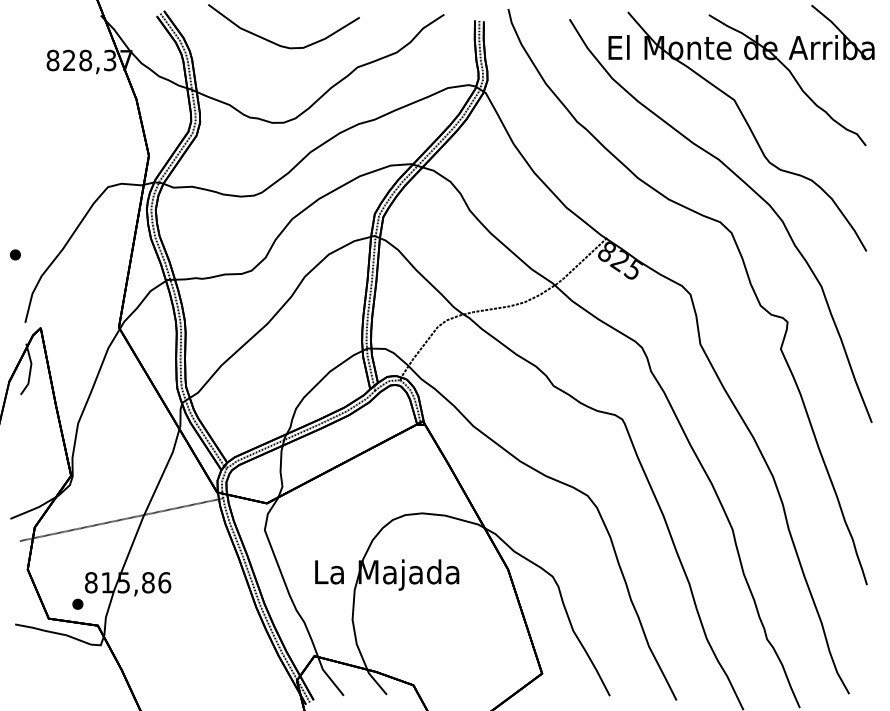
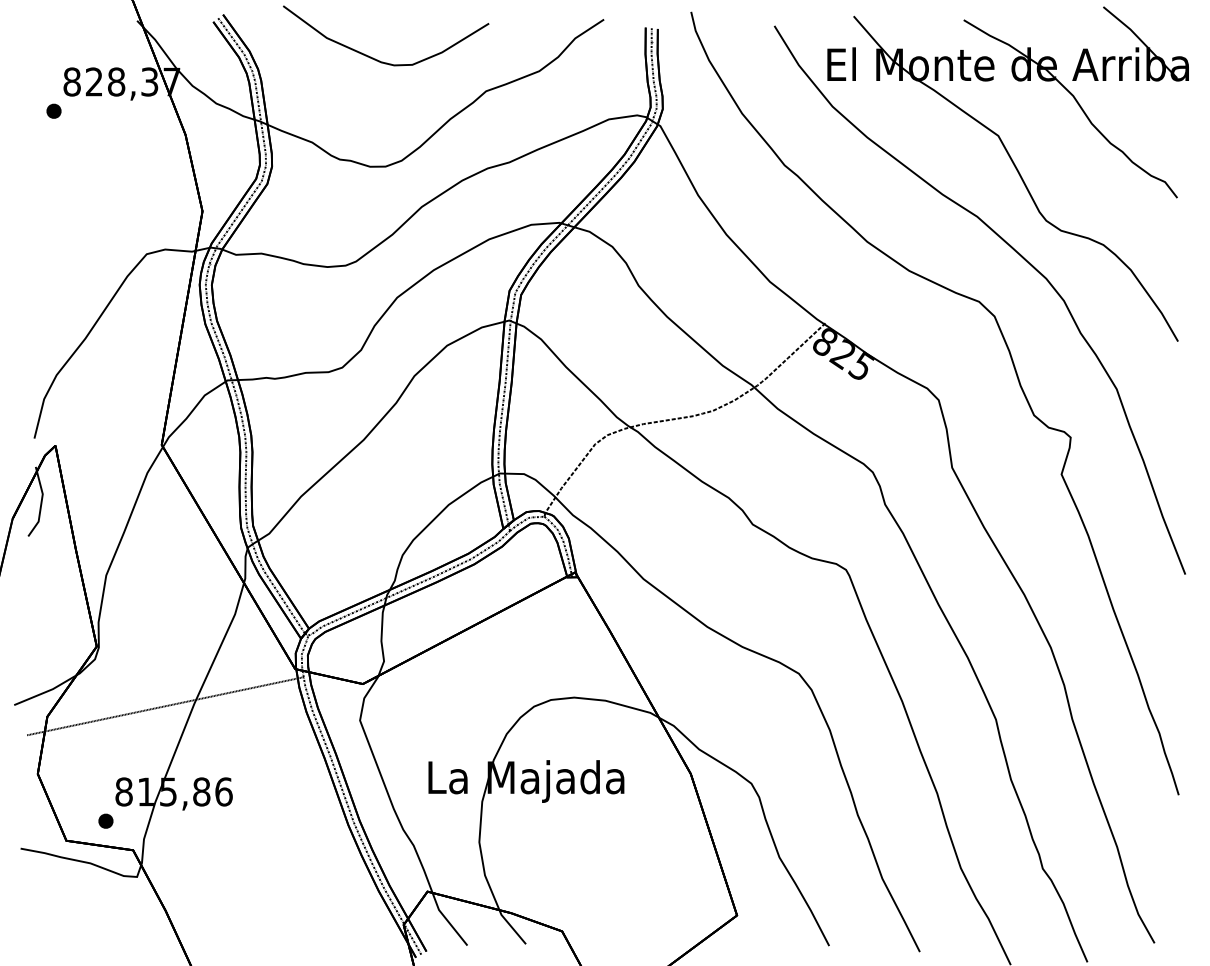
part: (15, 254) -> (53, 110), moved

